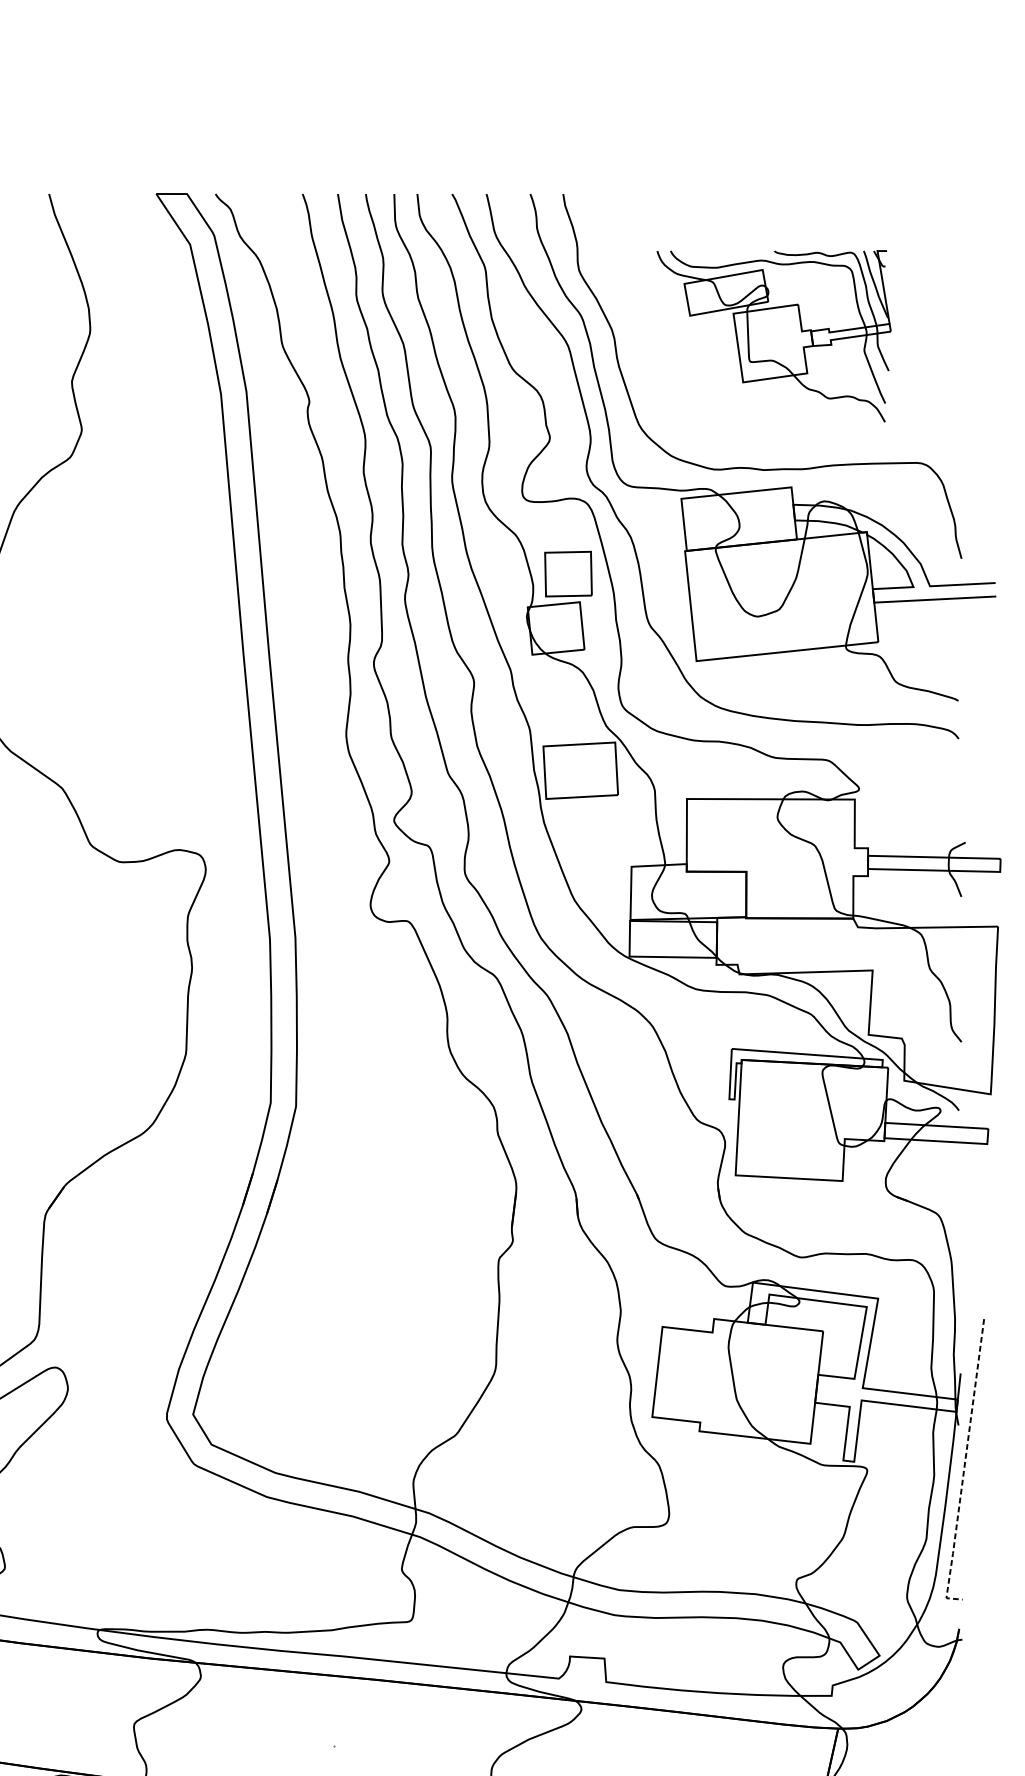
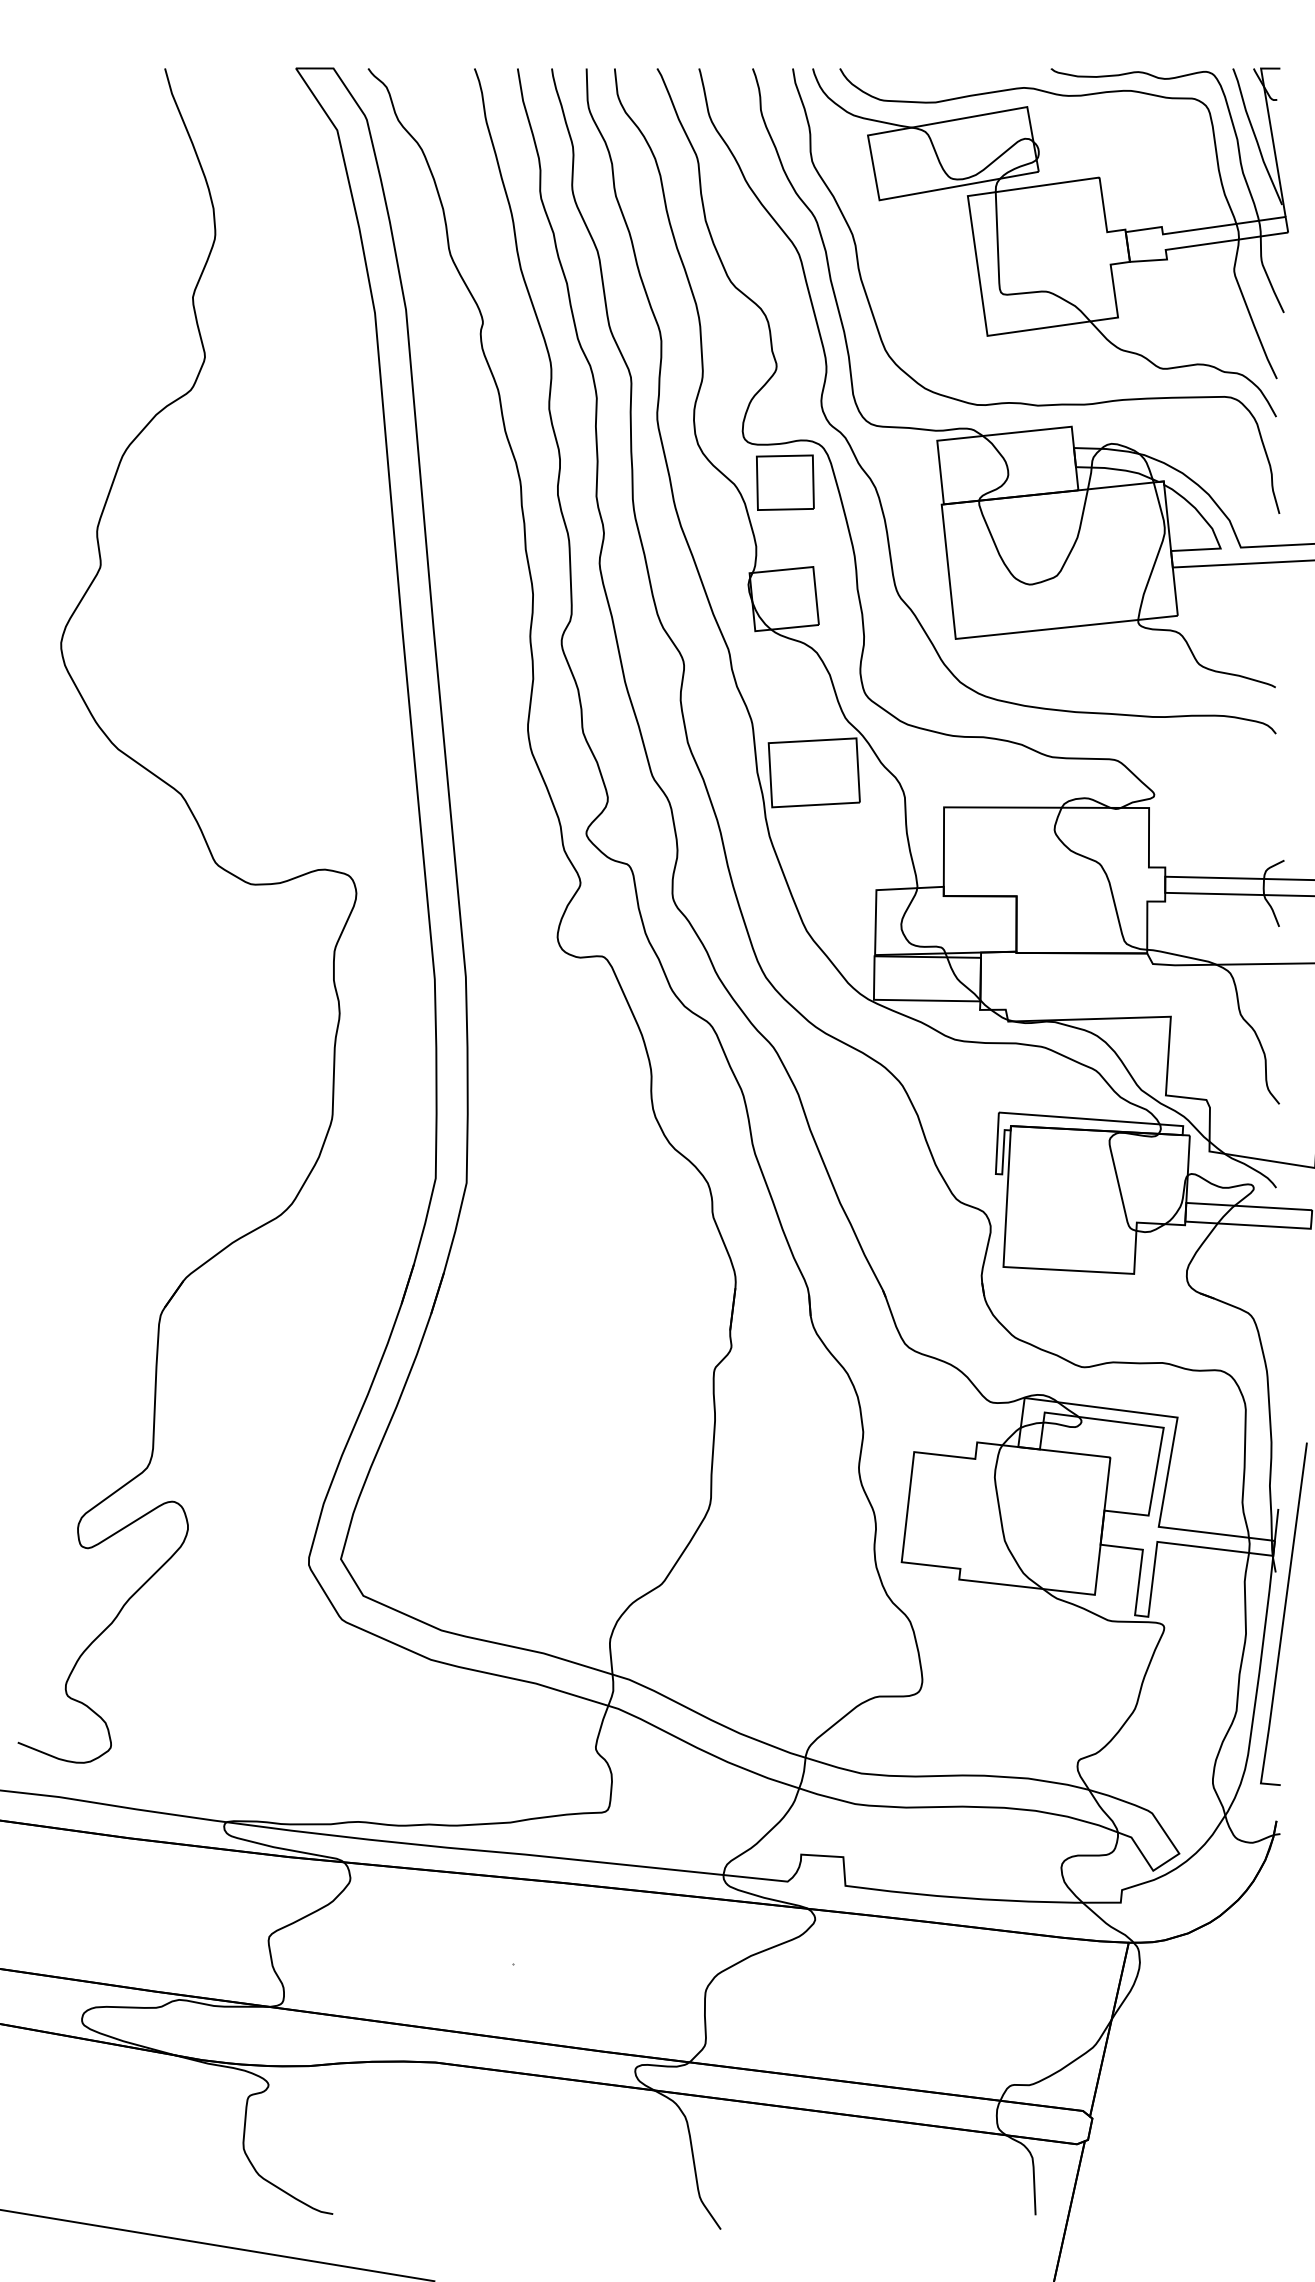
part: (774, 336) -> (1050, 242), size x1.67
part: (568, 573) -> (785, 482), moved
line: (964, 1468) -> (1282, 1624), dashed -> solid

